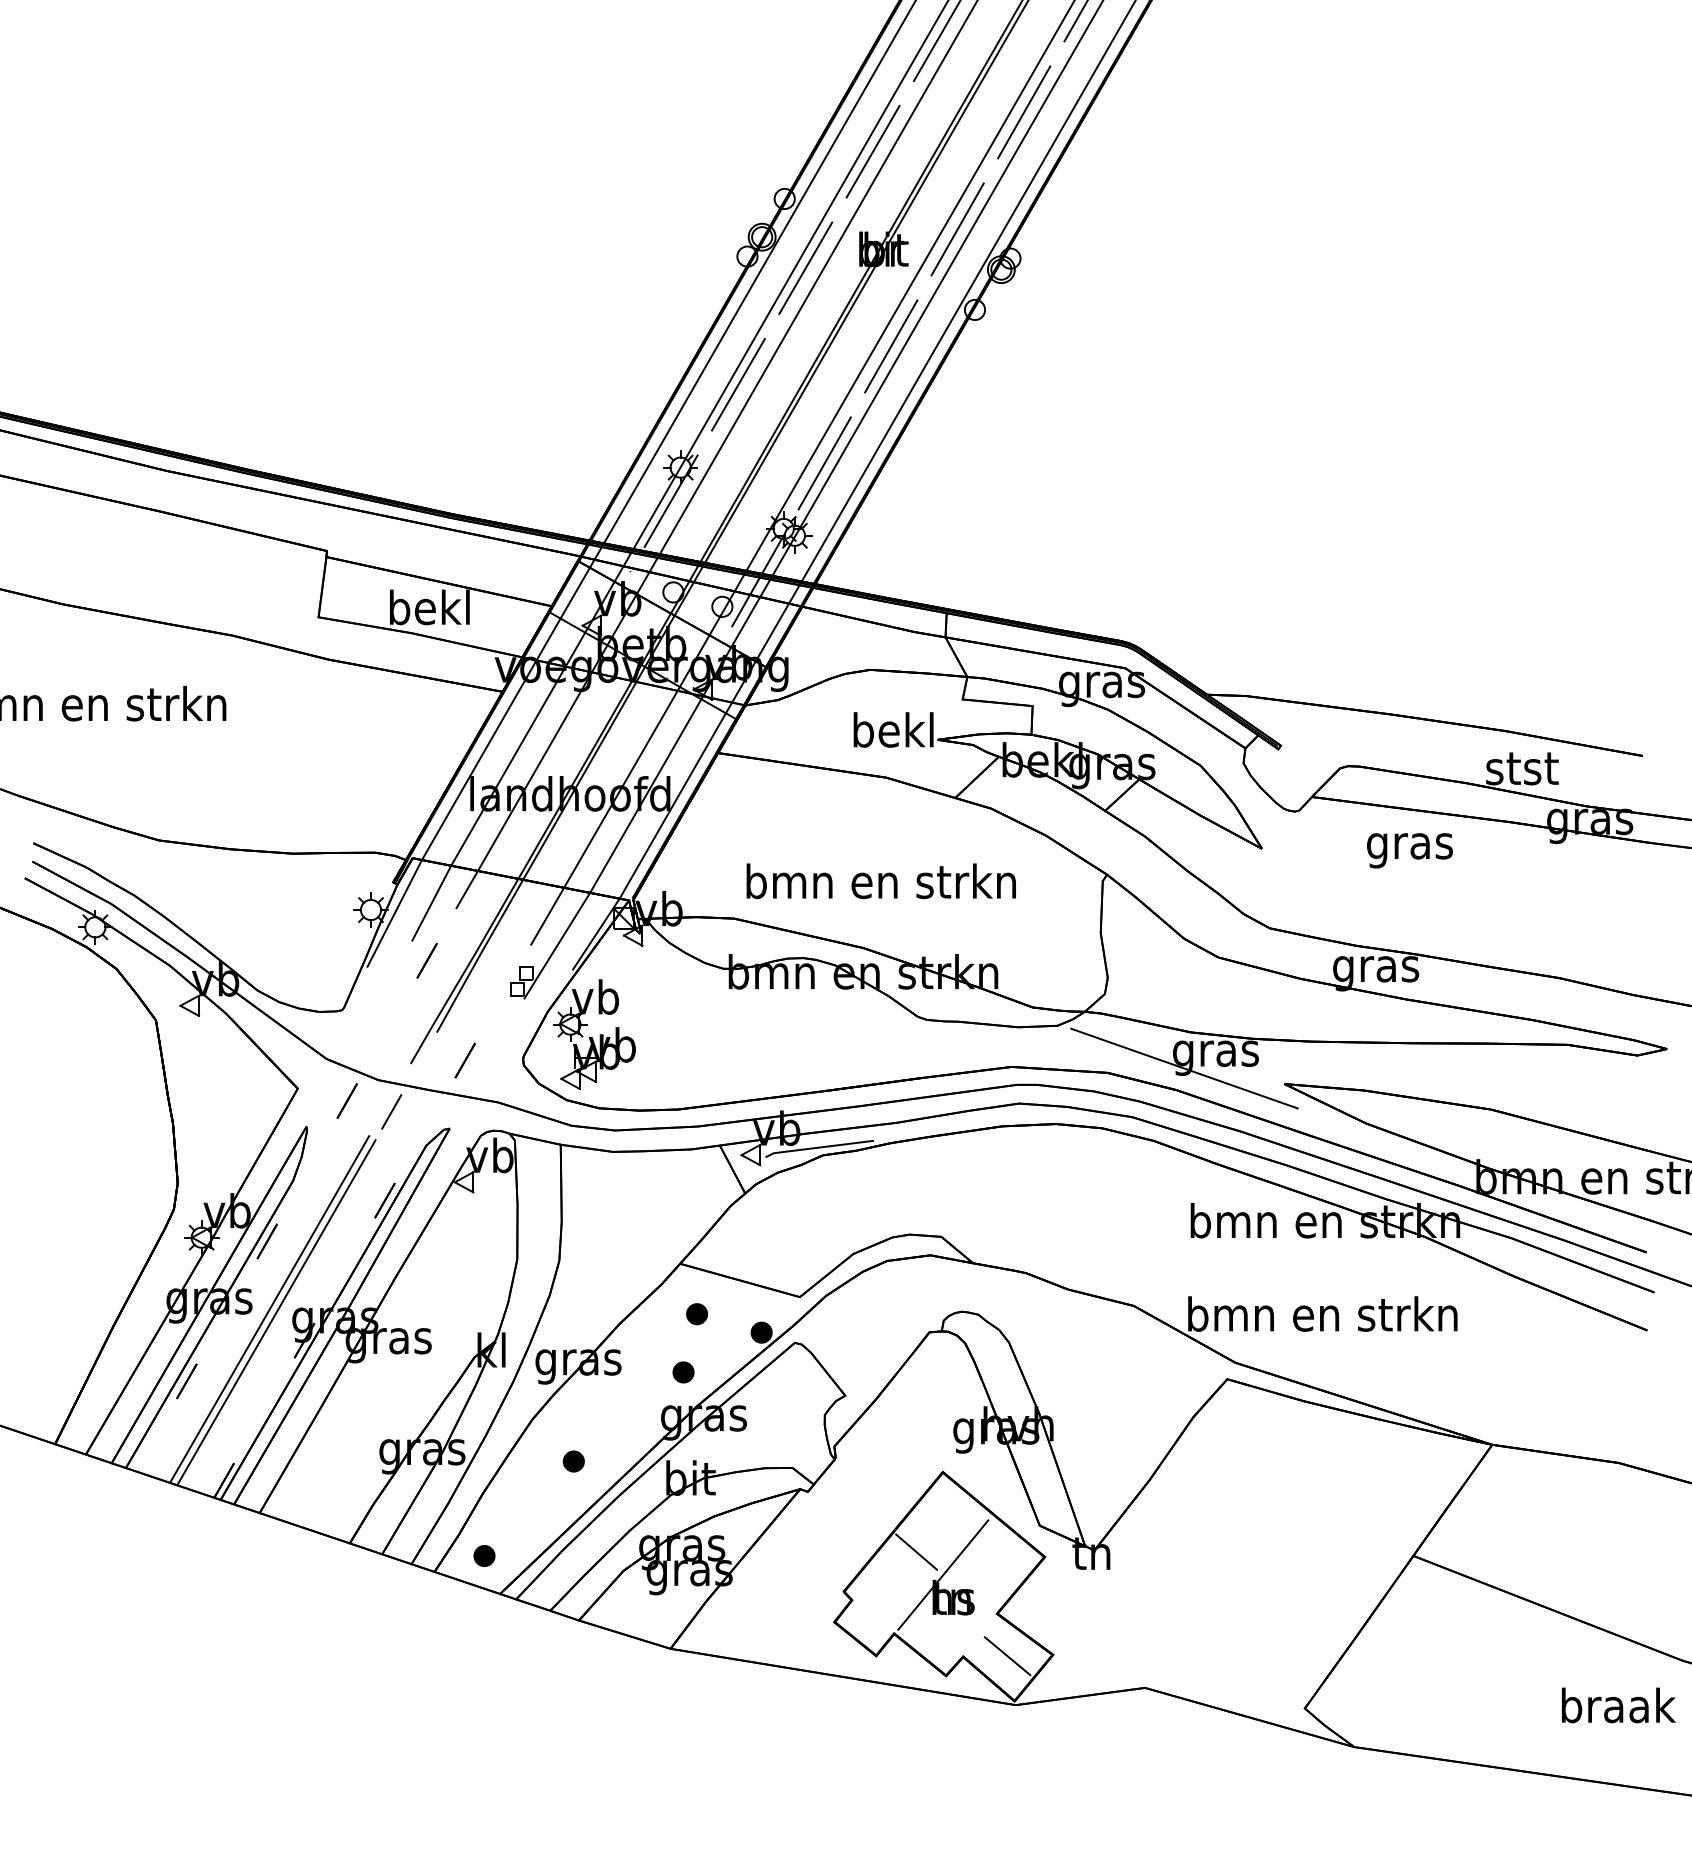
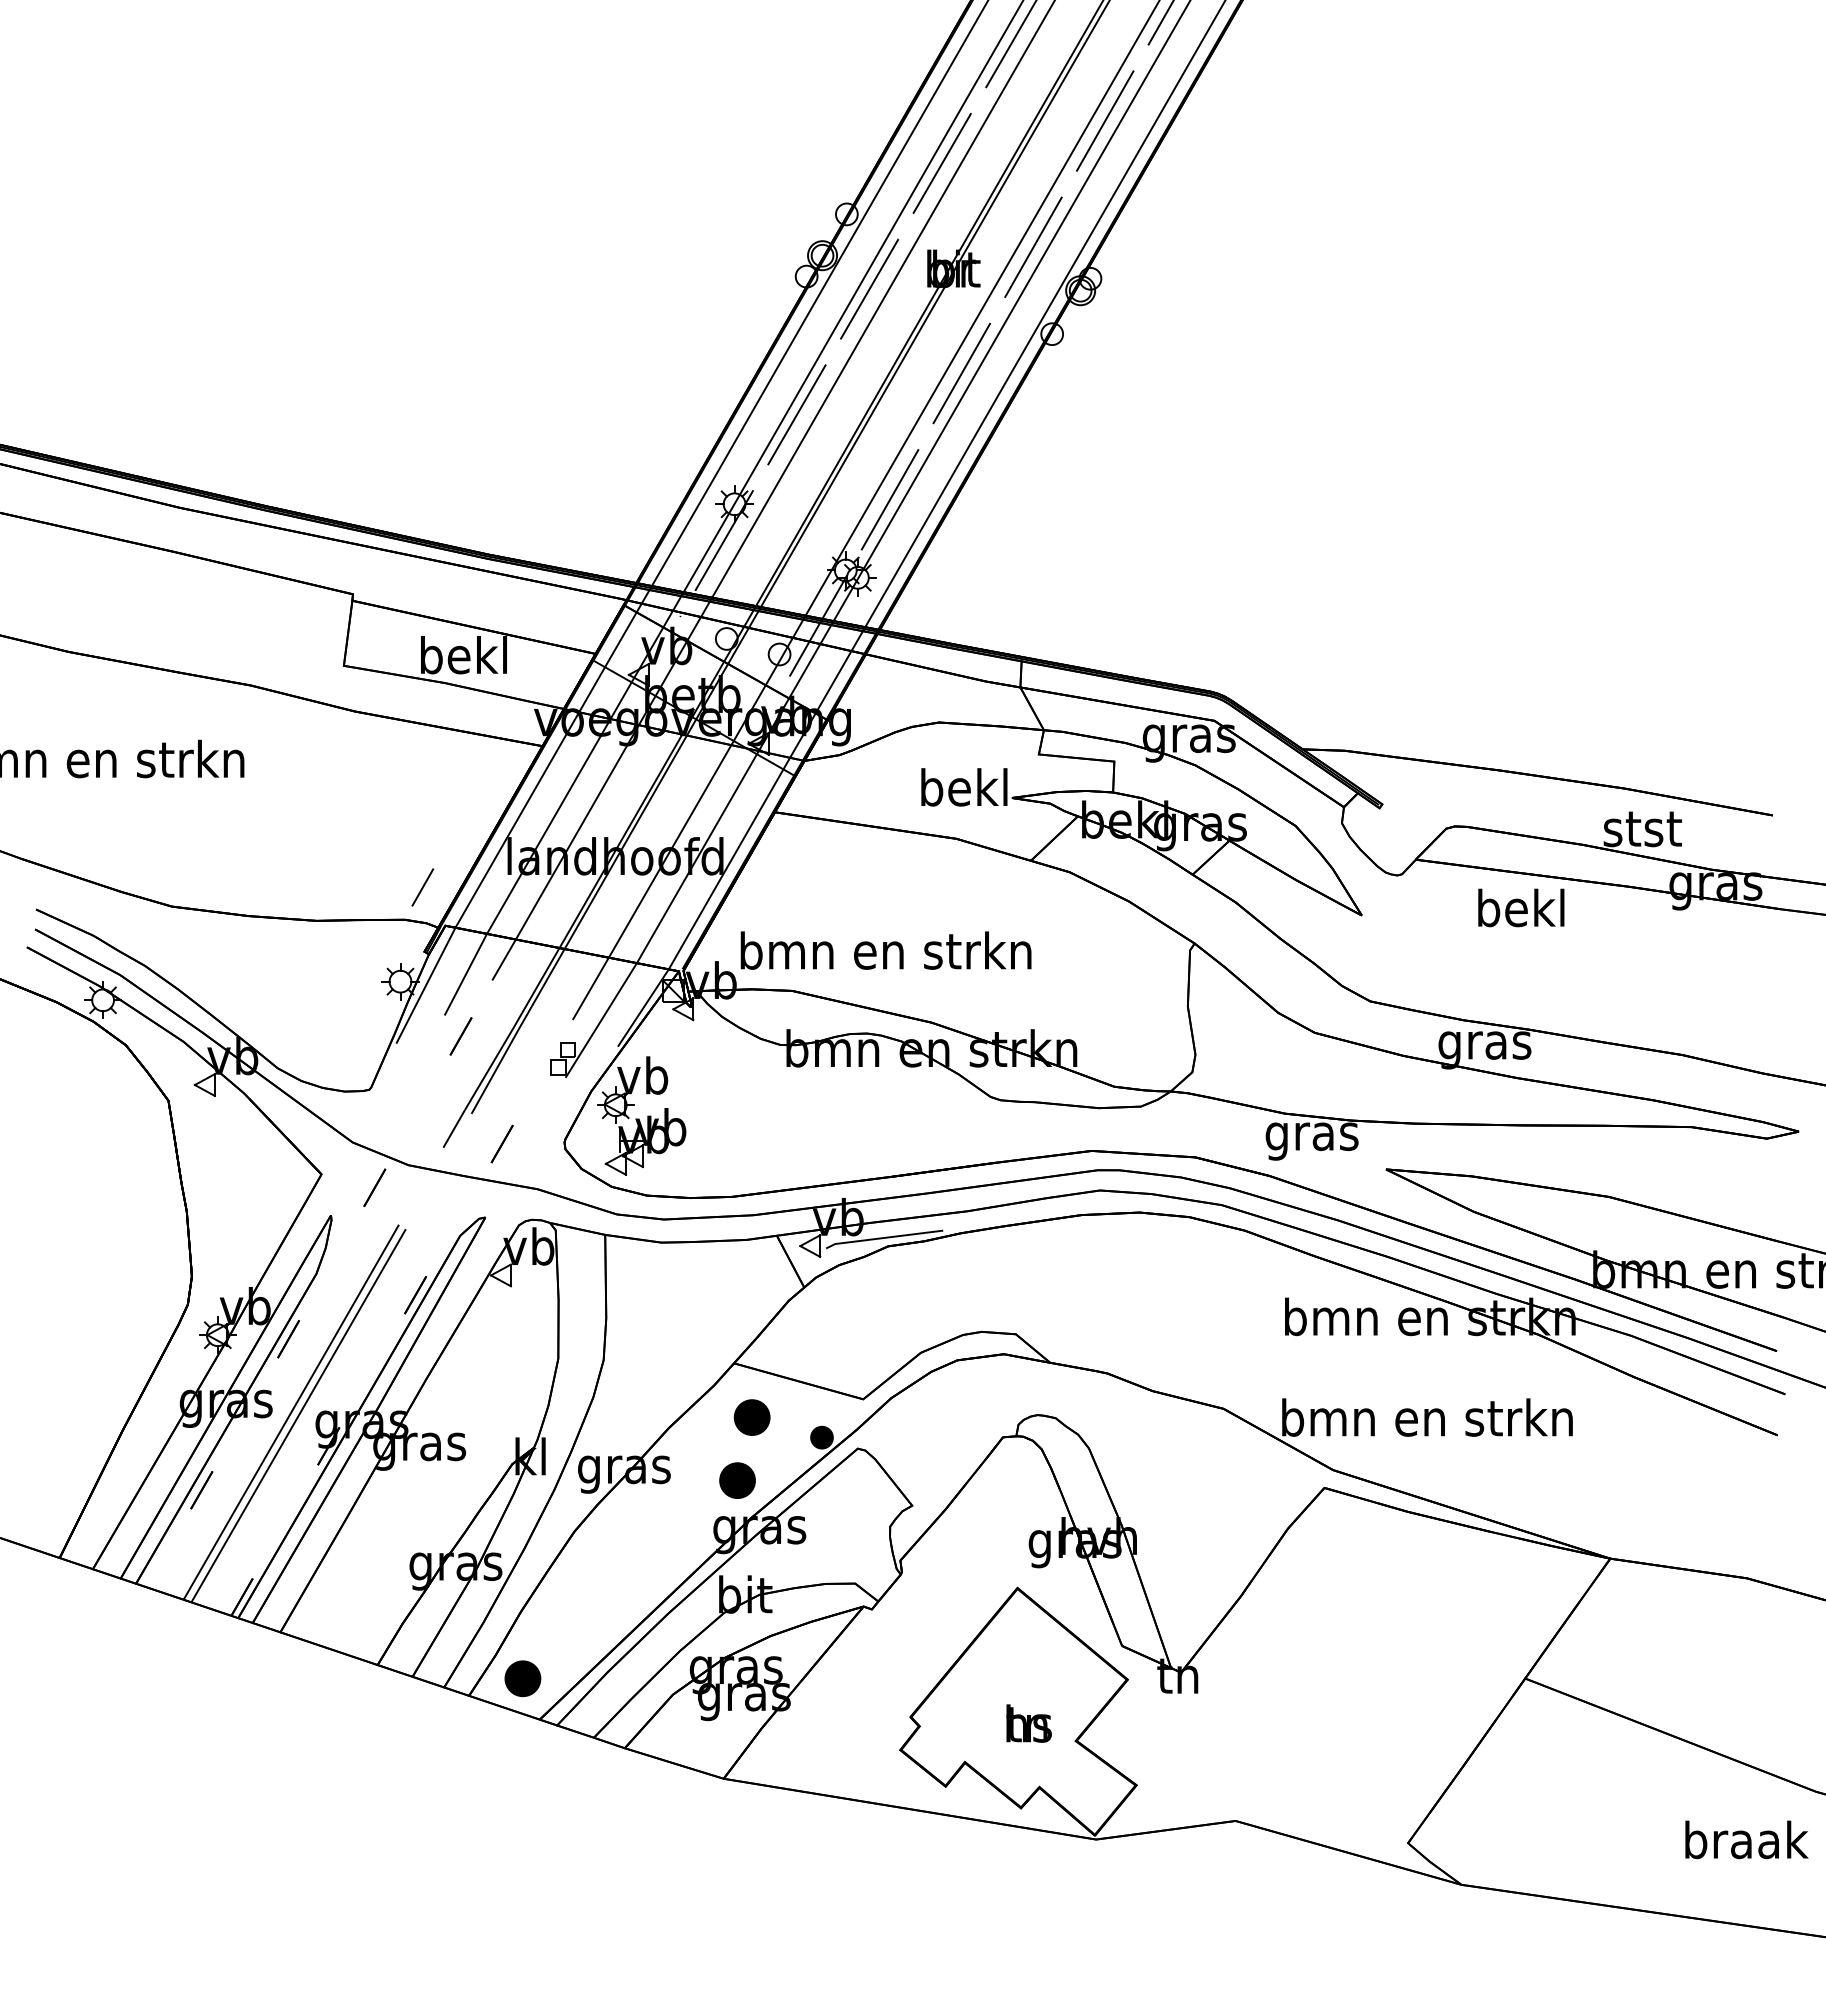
text: (1409, 845) -> (1521, 912), gras -> bekl
text: (880, 881) -> (885, 950), moved
line: (1184, 1068) -> (1278, 1152), removed
line: (391, 1111) -> (422, 887), moved
part: (697, 1313) -> (752, 1417), size x1.6
part: (683, 1372) -> (737, 1480), size x1.6
part: (573, 1461) -> (619, 1576), removed
line: (916, 1552) -> (989, 1674), removed
part: (484, 1555) -> (522, 1678), size x1.6
line: (942, 1575) -> (1017, 1699), removed
line: (1006, 1655) -> (1086, 1786), removed

